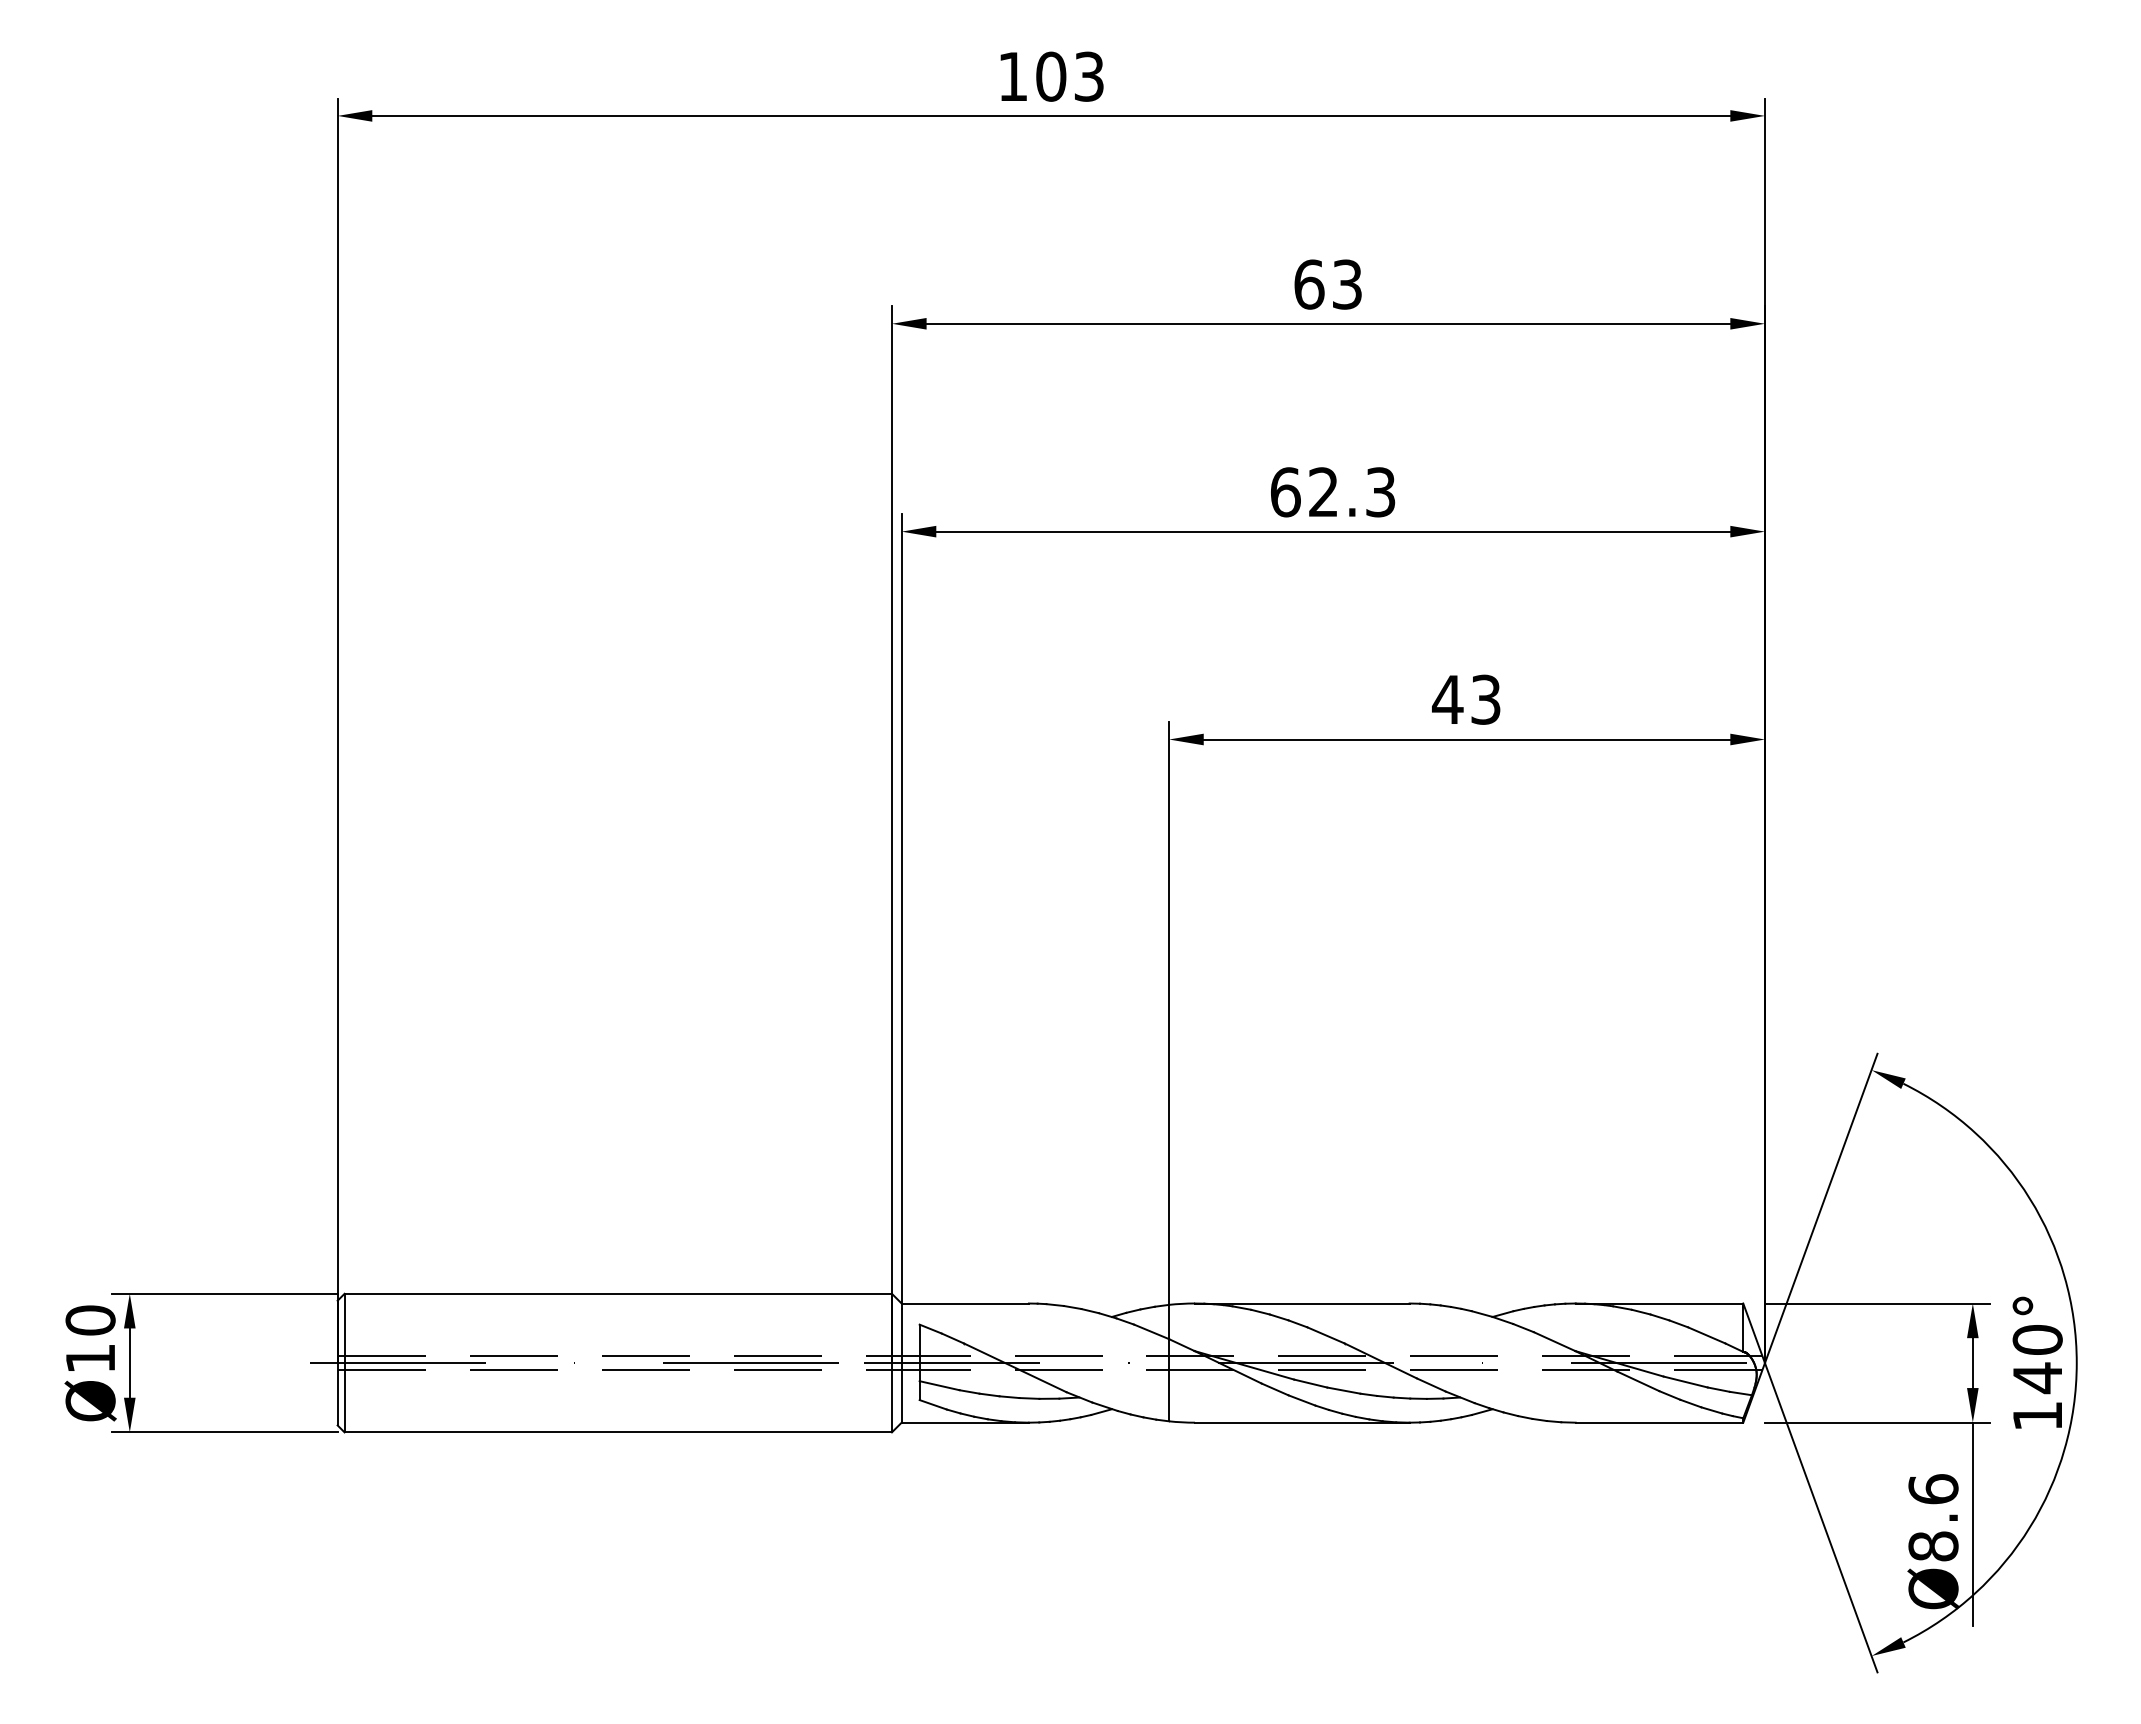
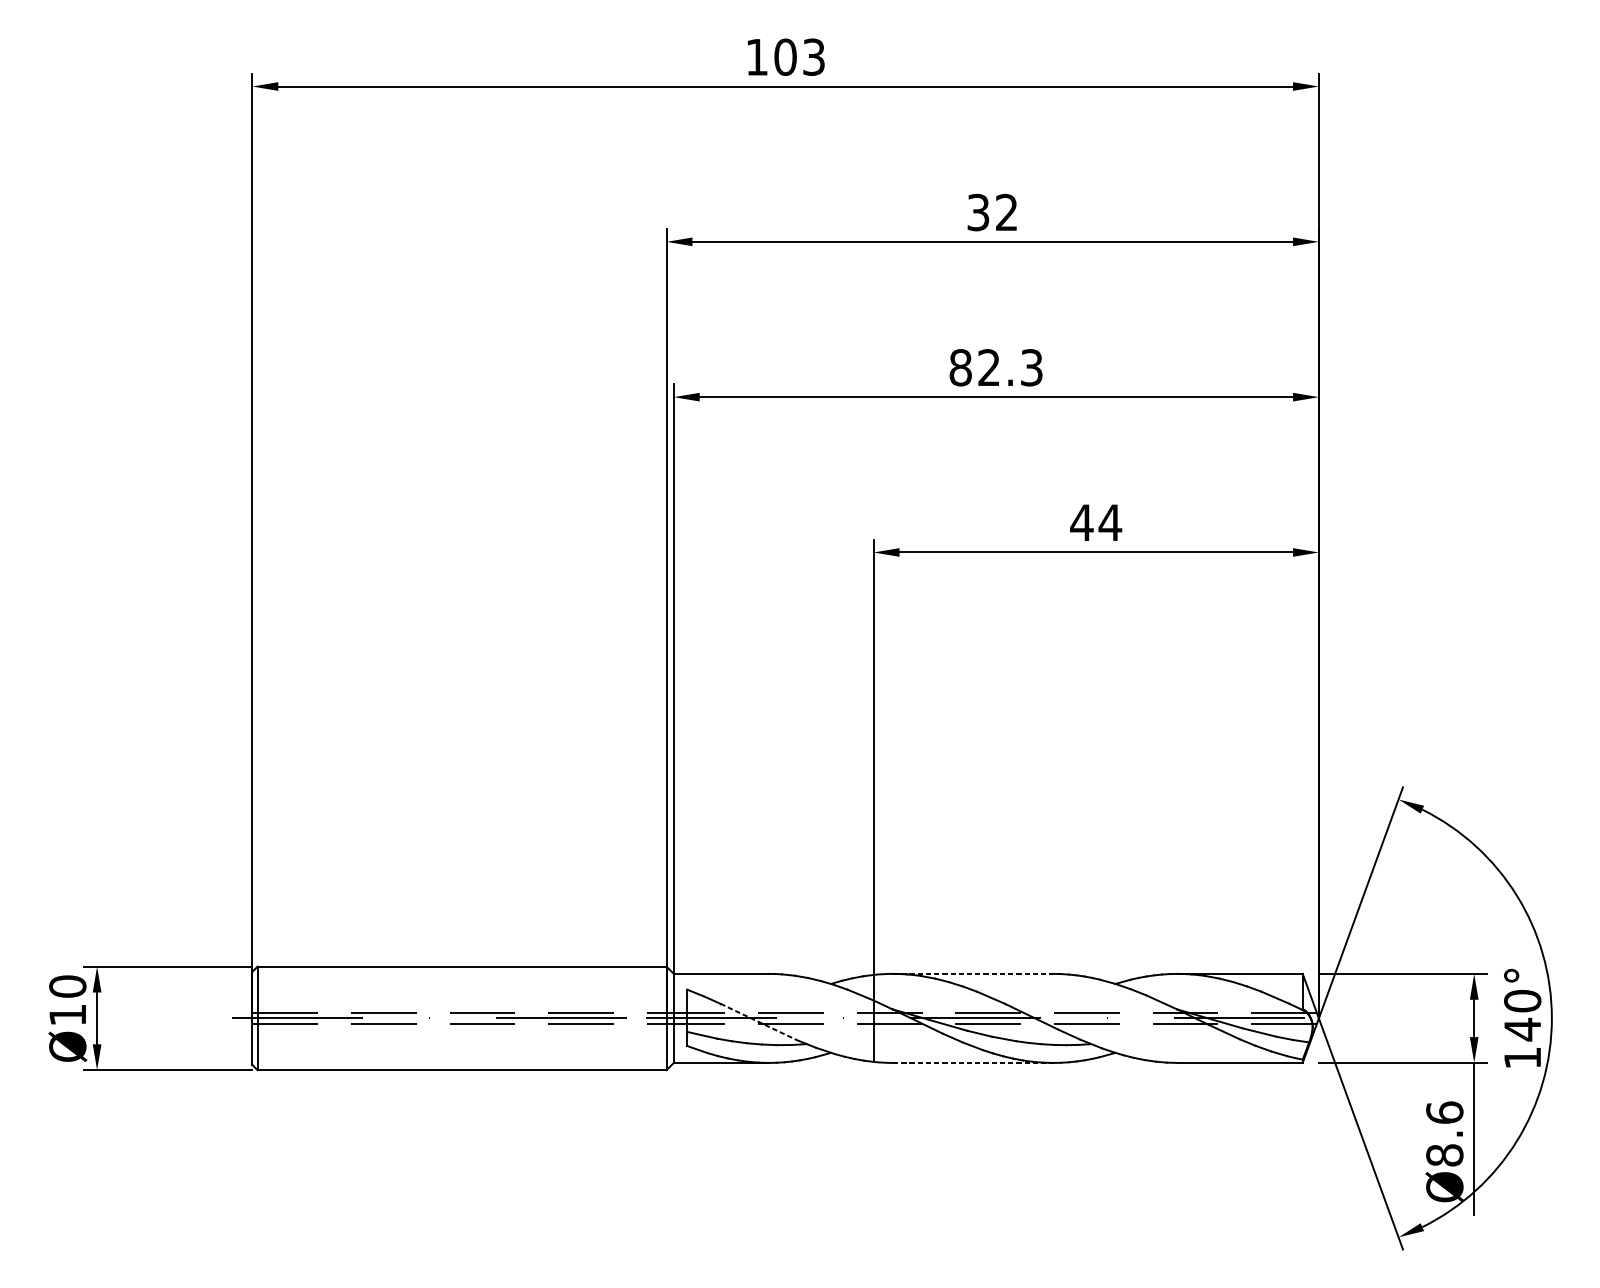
text: (1327, 284) -> (992, 212), 63 -> 32
text: (1285, 492) -> (960, 367), 62.3 -> 82.3
text: (1485, 699) -> (1110, 522), 43 -> 44
line: (1302, 1303) -> (973, 973), solid -> dashed
line: (1015, 1367) -> (758, 1021), solid -> dashed
line: (1302, 1422) -> (973, 1062), solid -> dashed

